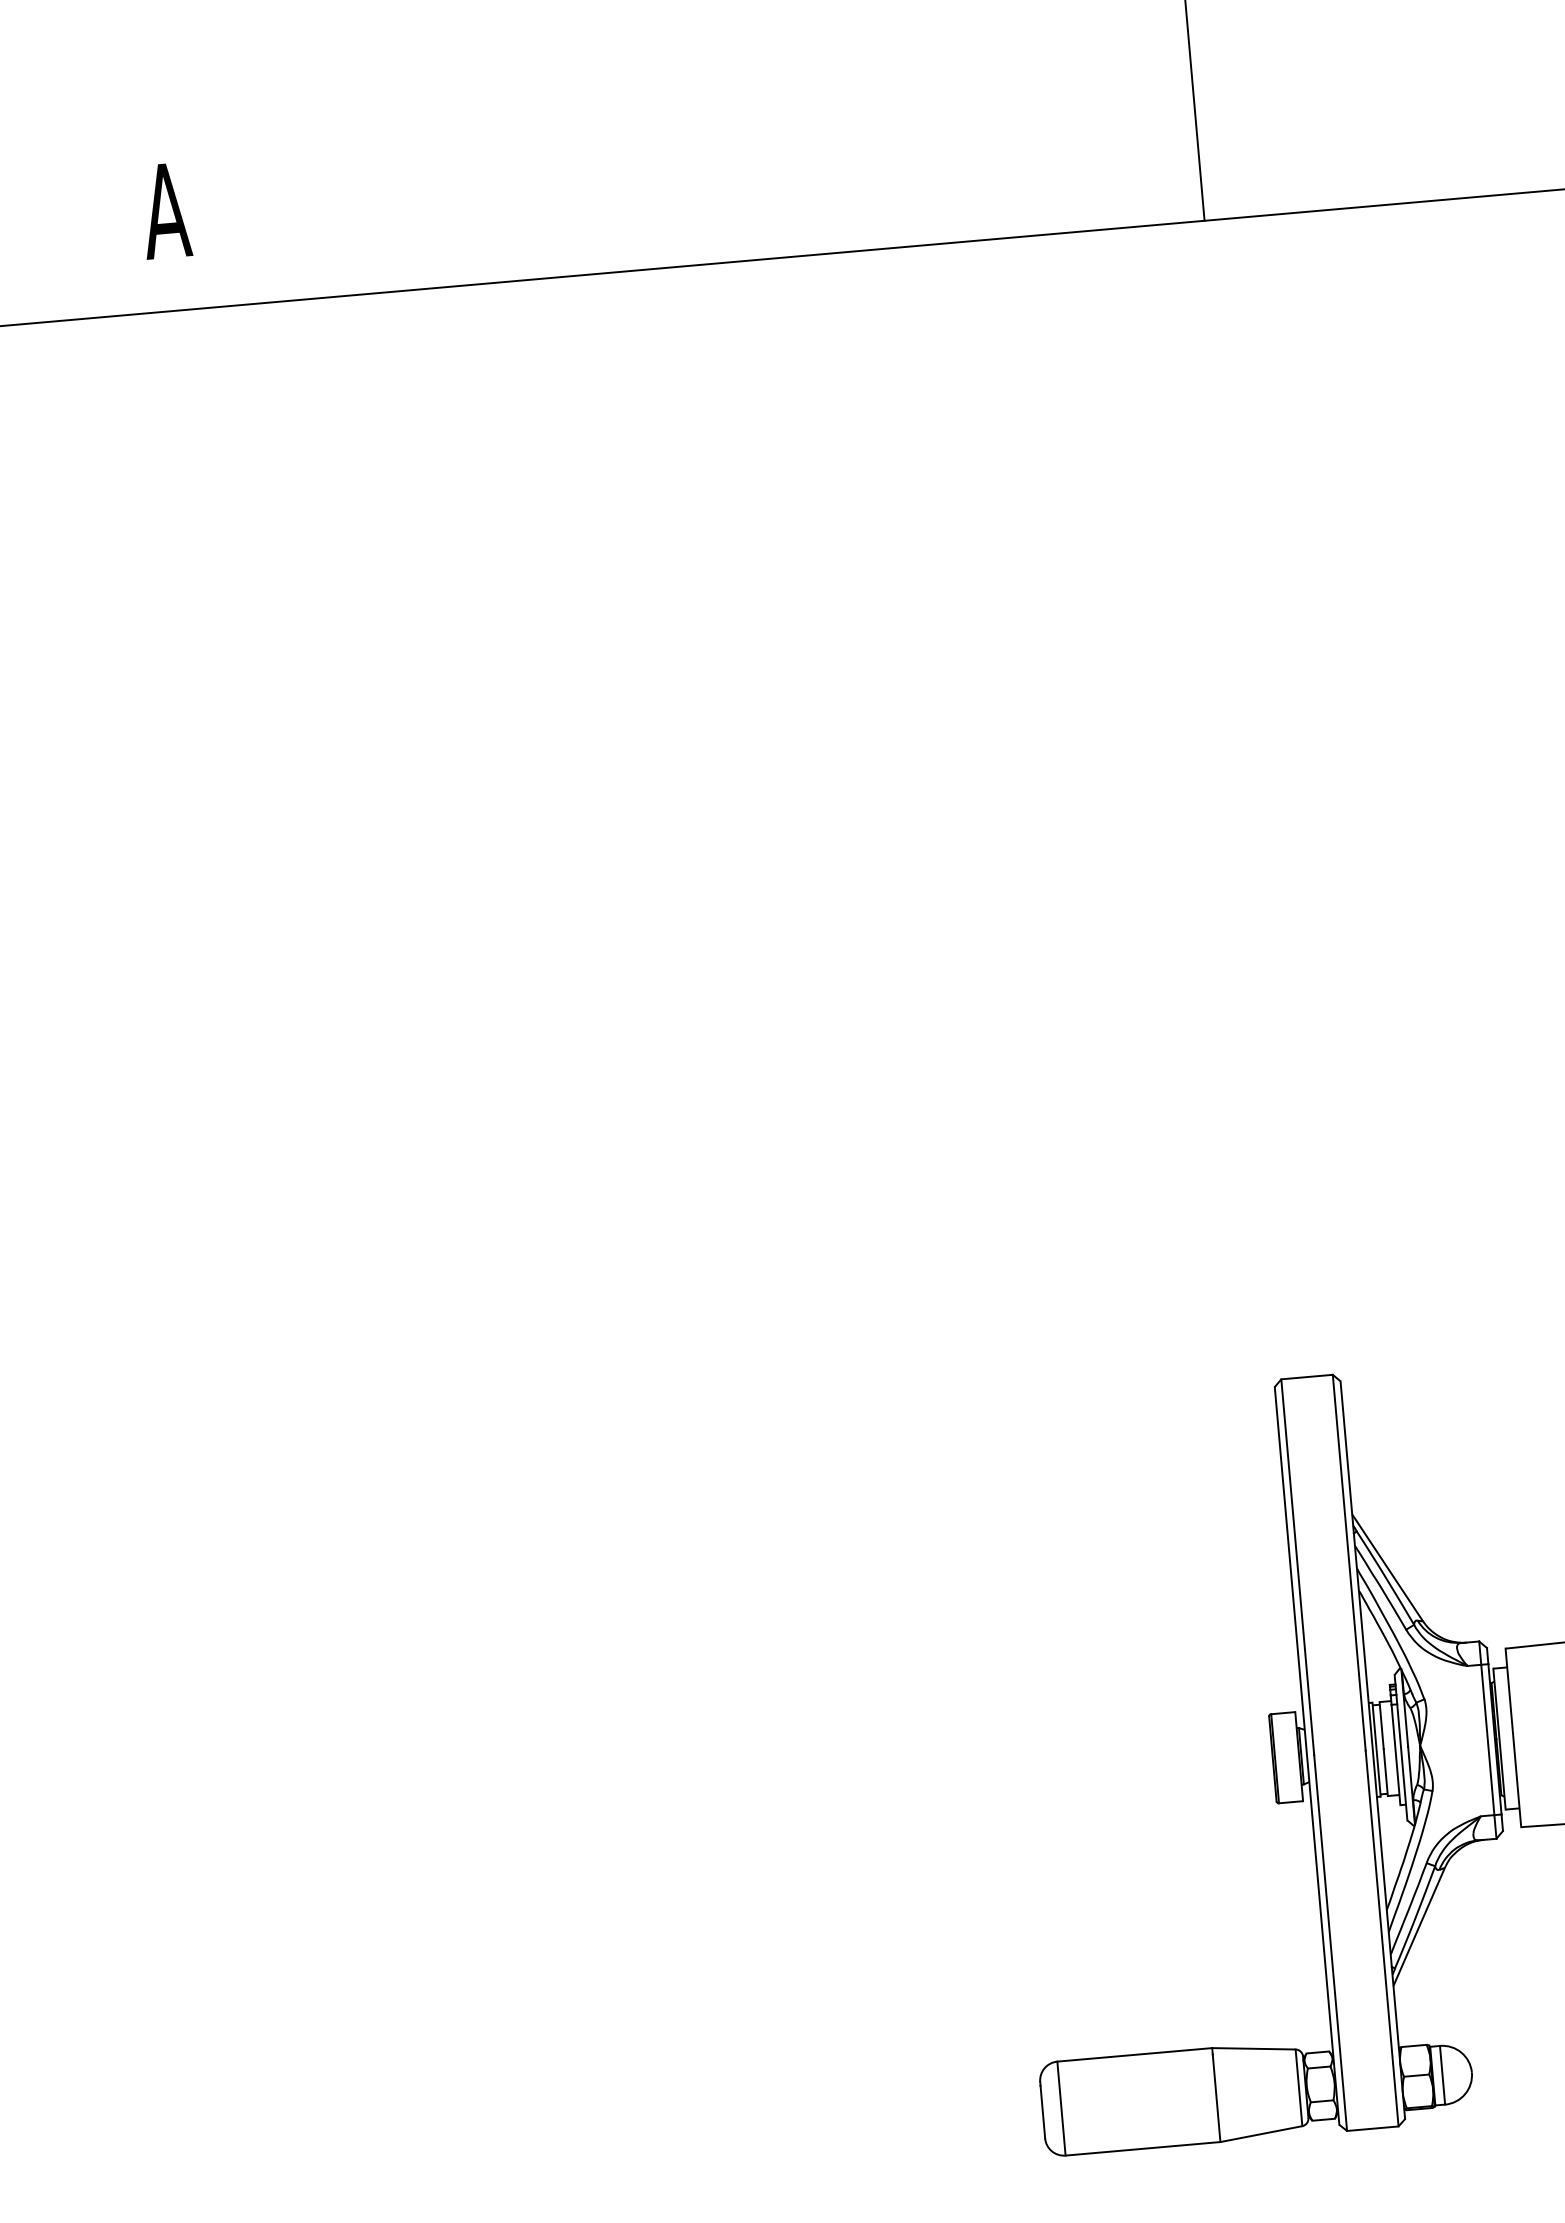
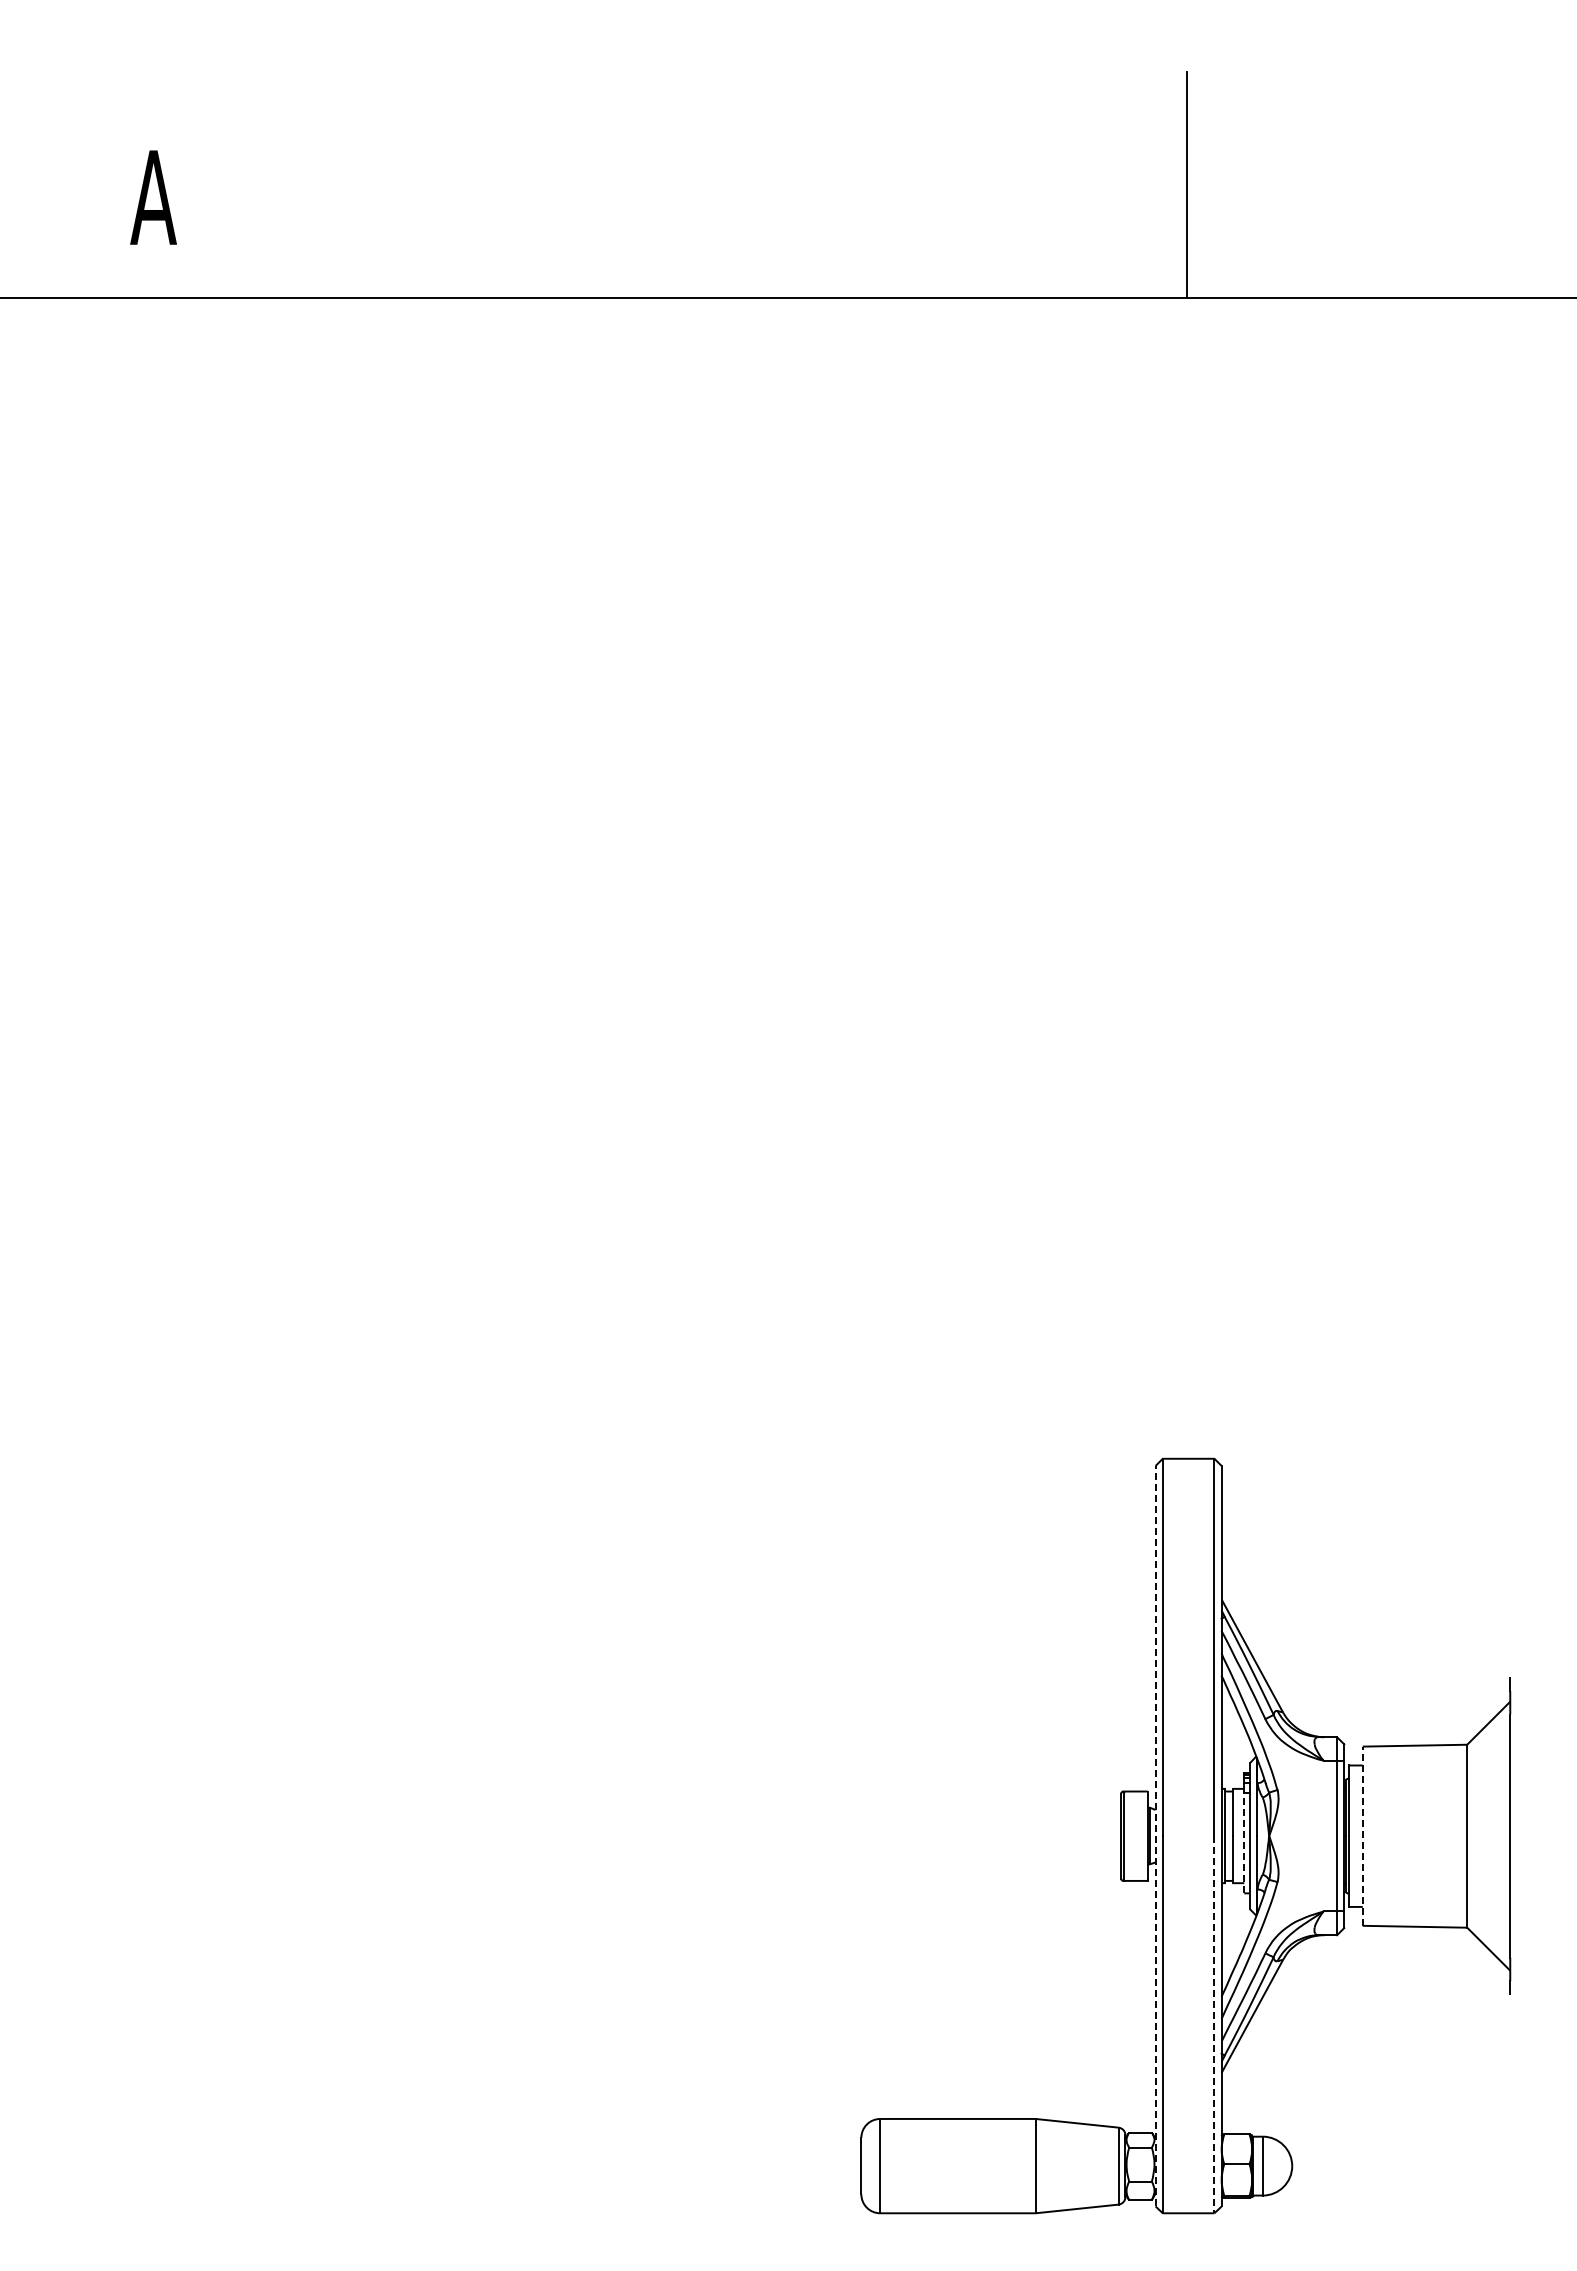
line: (1513, 1738) -> (1362, 1836), solid -> dashed
line: (1396, 1754) -> (1244, 1842), solid -> dashed
line: (1306, 1755) -> (1155, 1835), solid -> dashed
line: (1382, 1938) -> (1214, 2024), solid -> dashed

